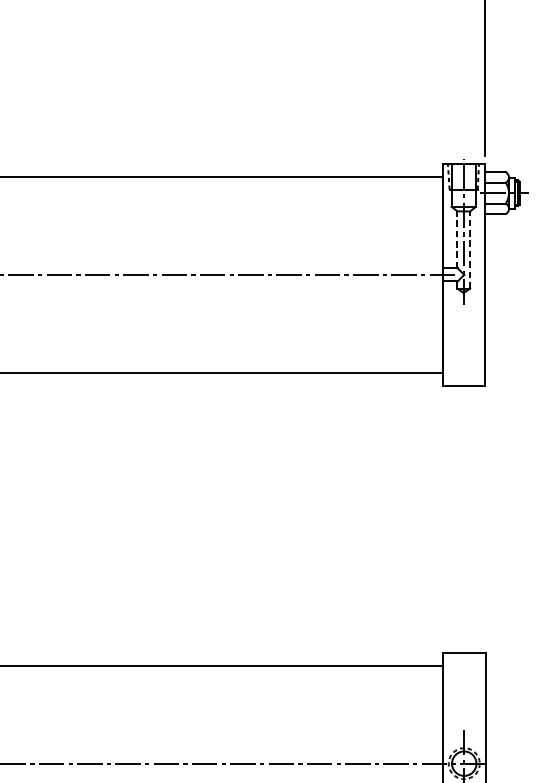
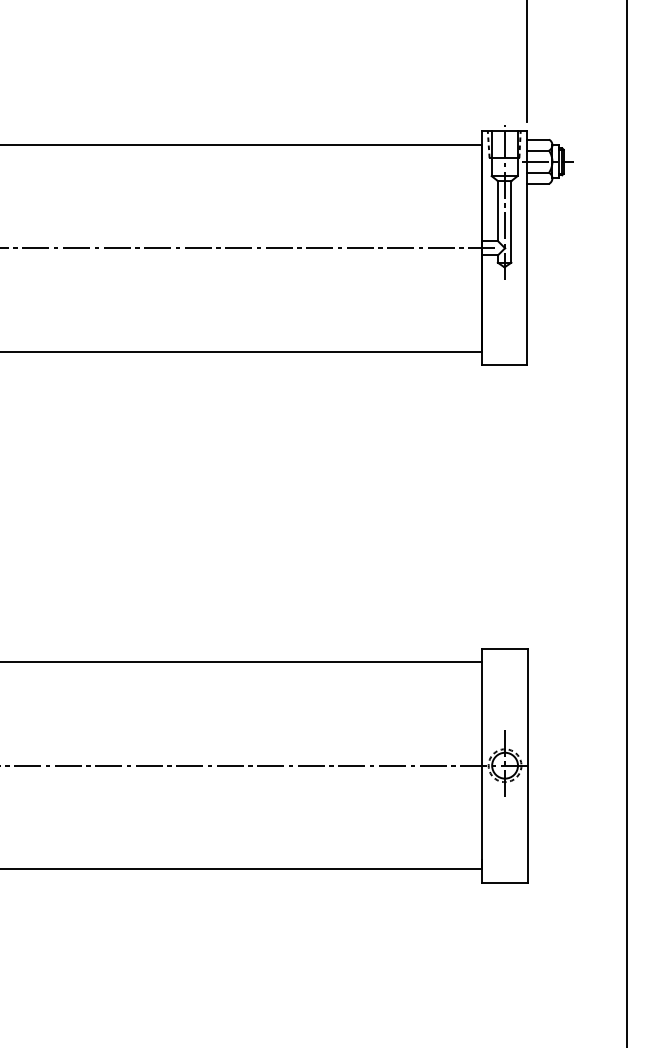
line: (457, 239) -> (497, 210), dashed -> solid
line: (470, 249) -> (511, 221), dashed -> solid

